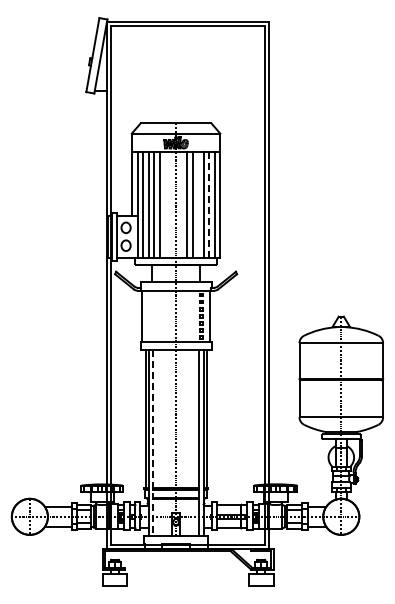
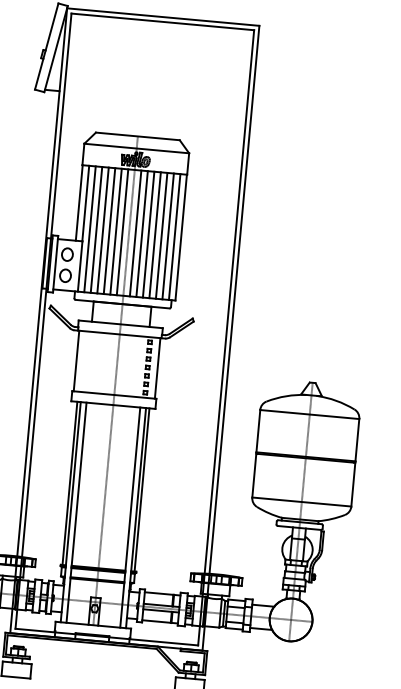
line: (165, 204) -> (116, 231), added
line: (170, 204) -> (122, 231), added
line: (181, 204) -> (135, 232), added
line: (198, 204) -> (155, 234), added
line: (209, 204) -> (168, 235), dashed -> solid
line: (153, 443) -> (76, 512), dashed -> solid

